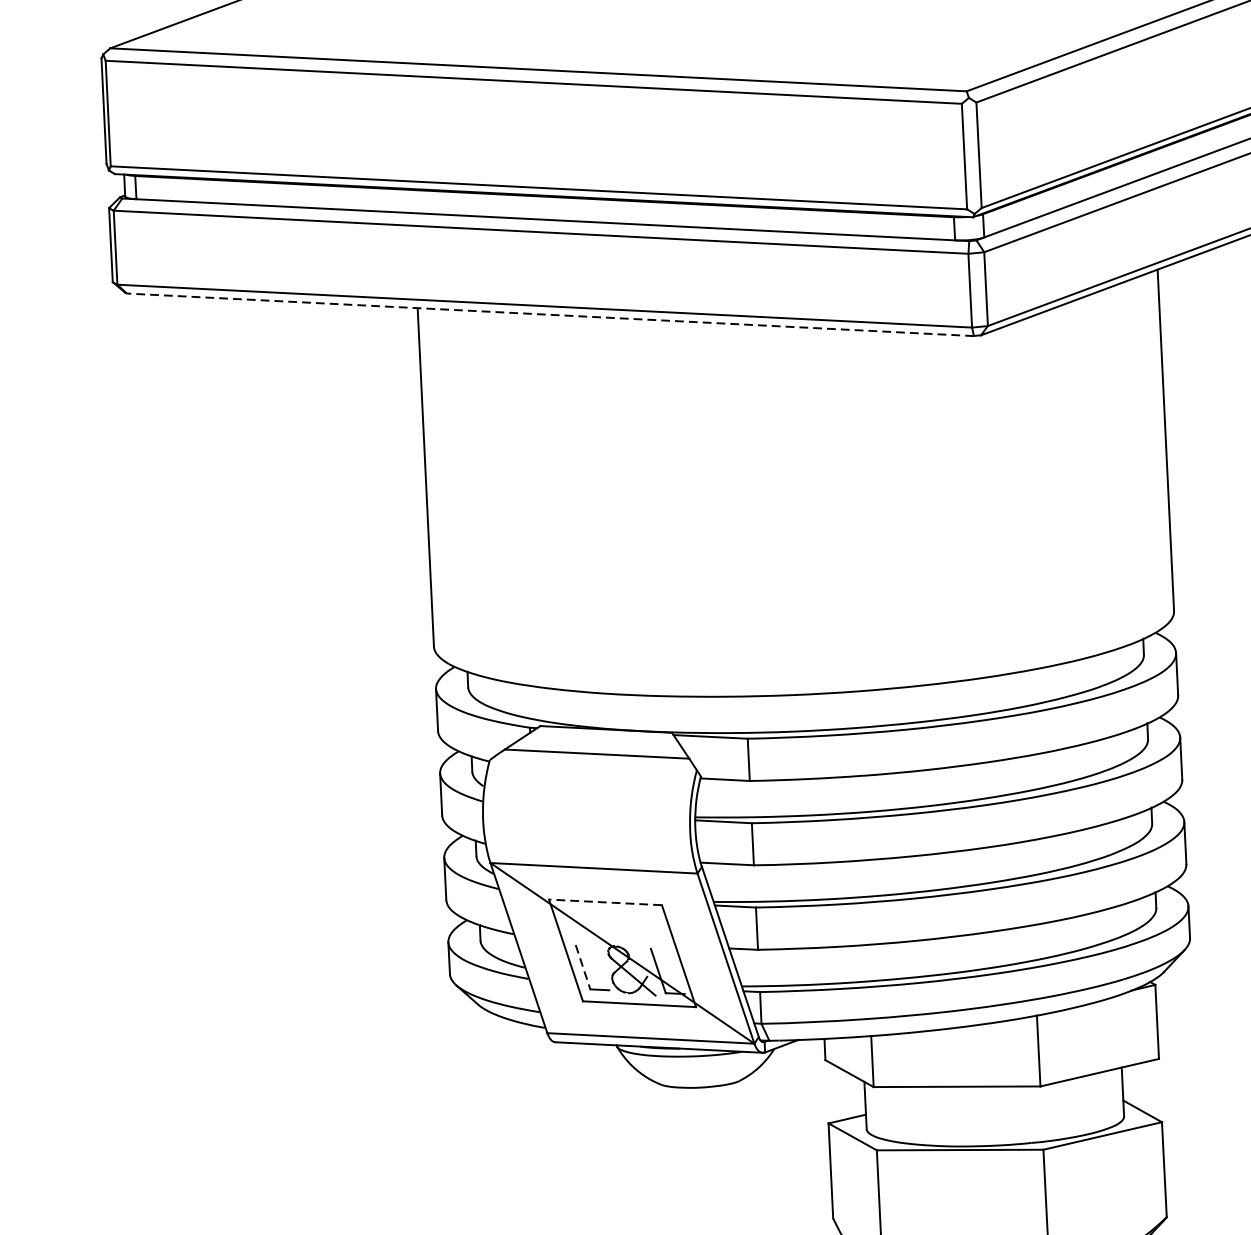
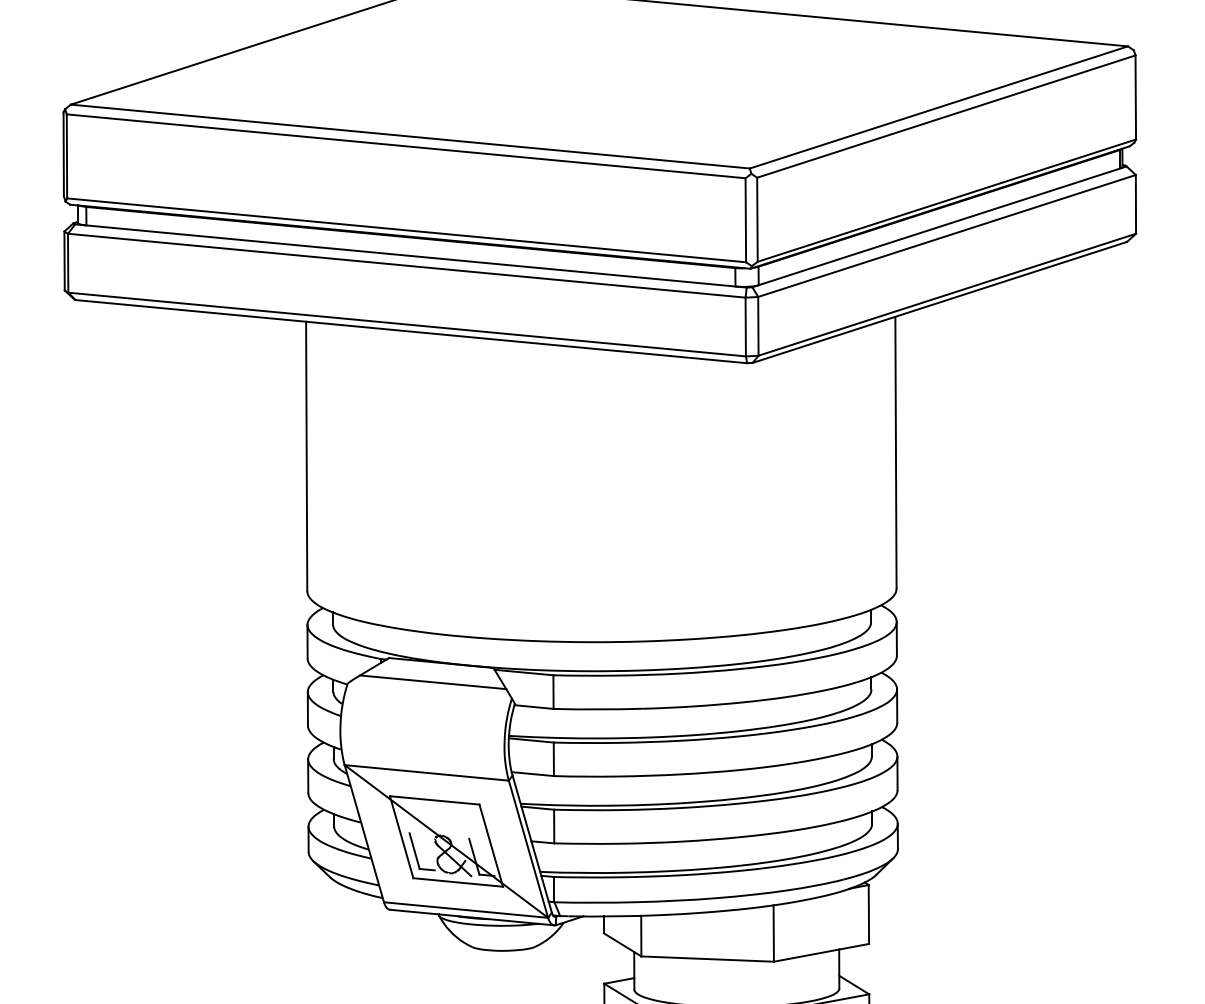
line: (549, 314) -> (410, 331), dashed -> solid
line: (605, 902) -> (434, 800), dashed -> solid
line: (582, 967) -> (414, 851), dashed -> solid

